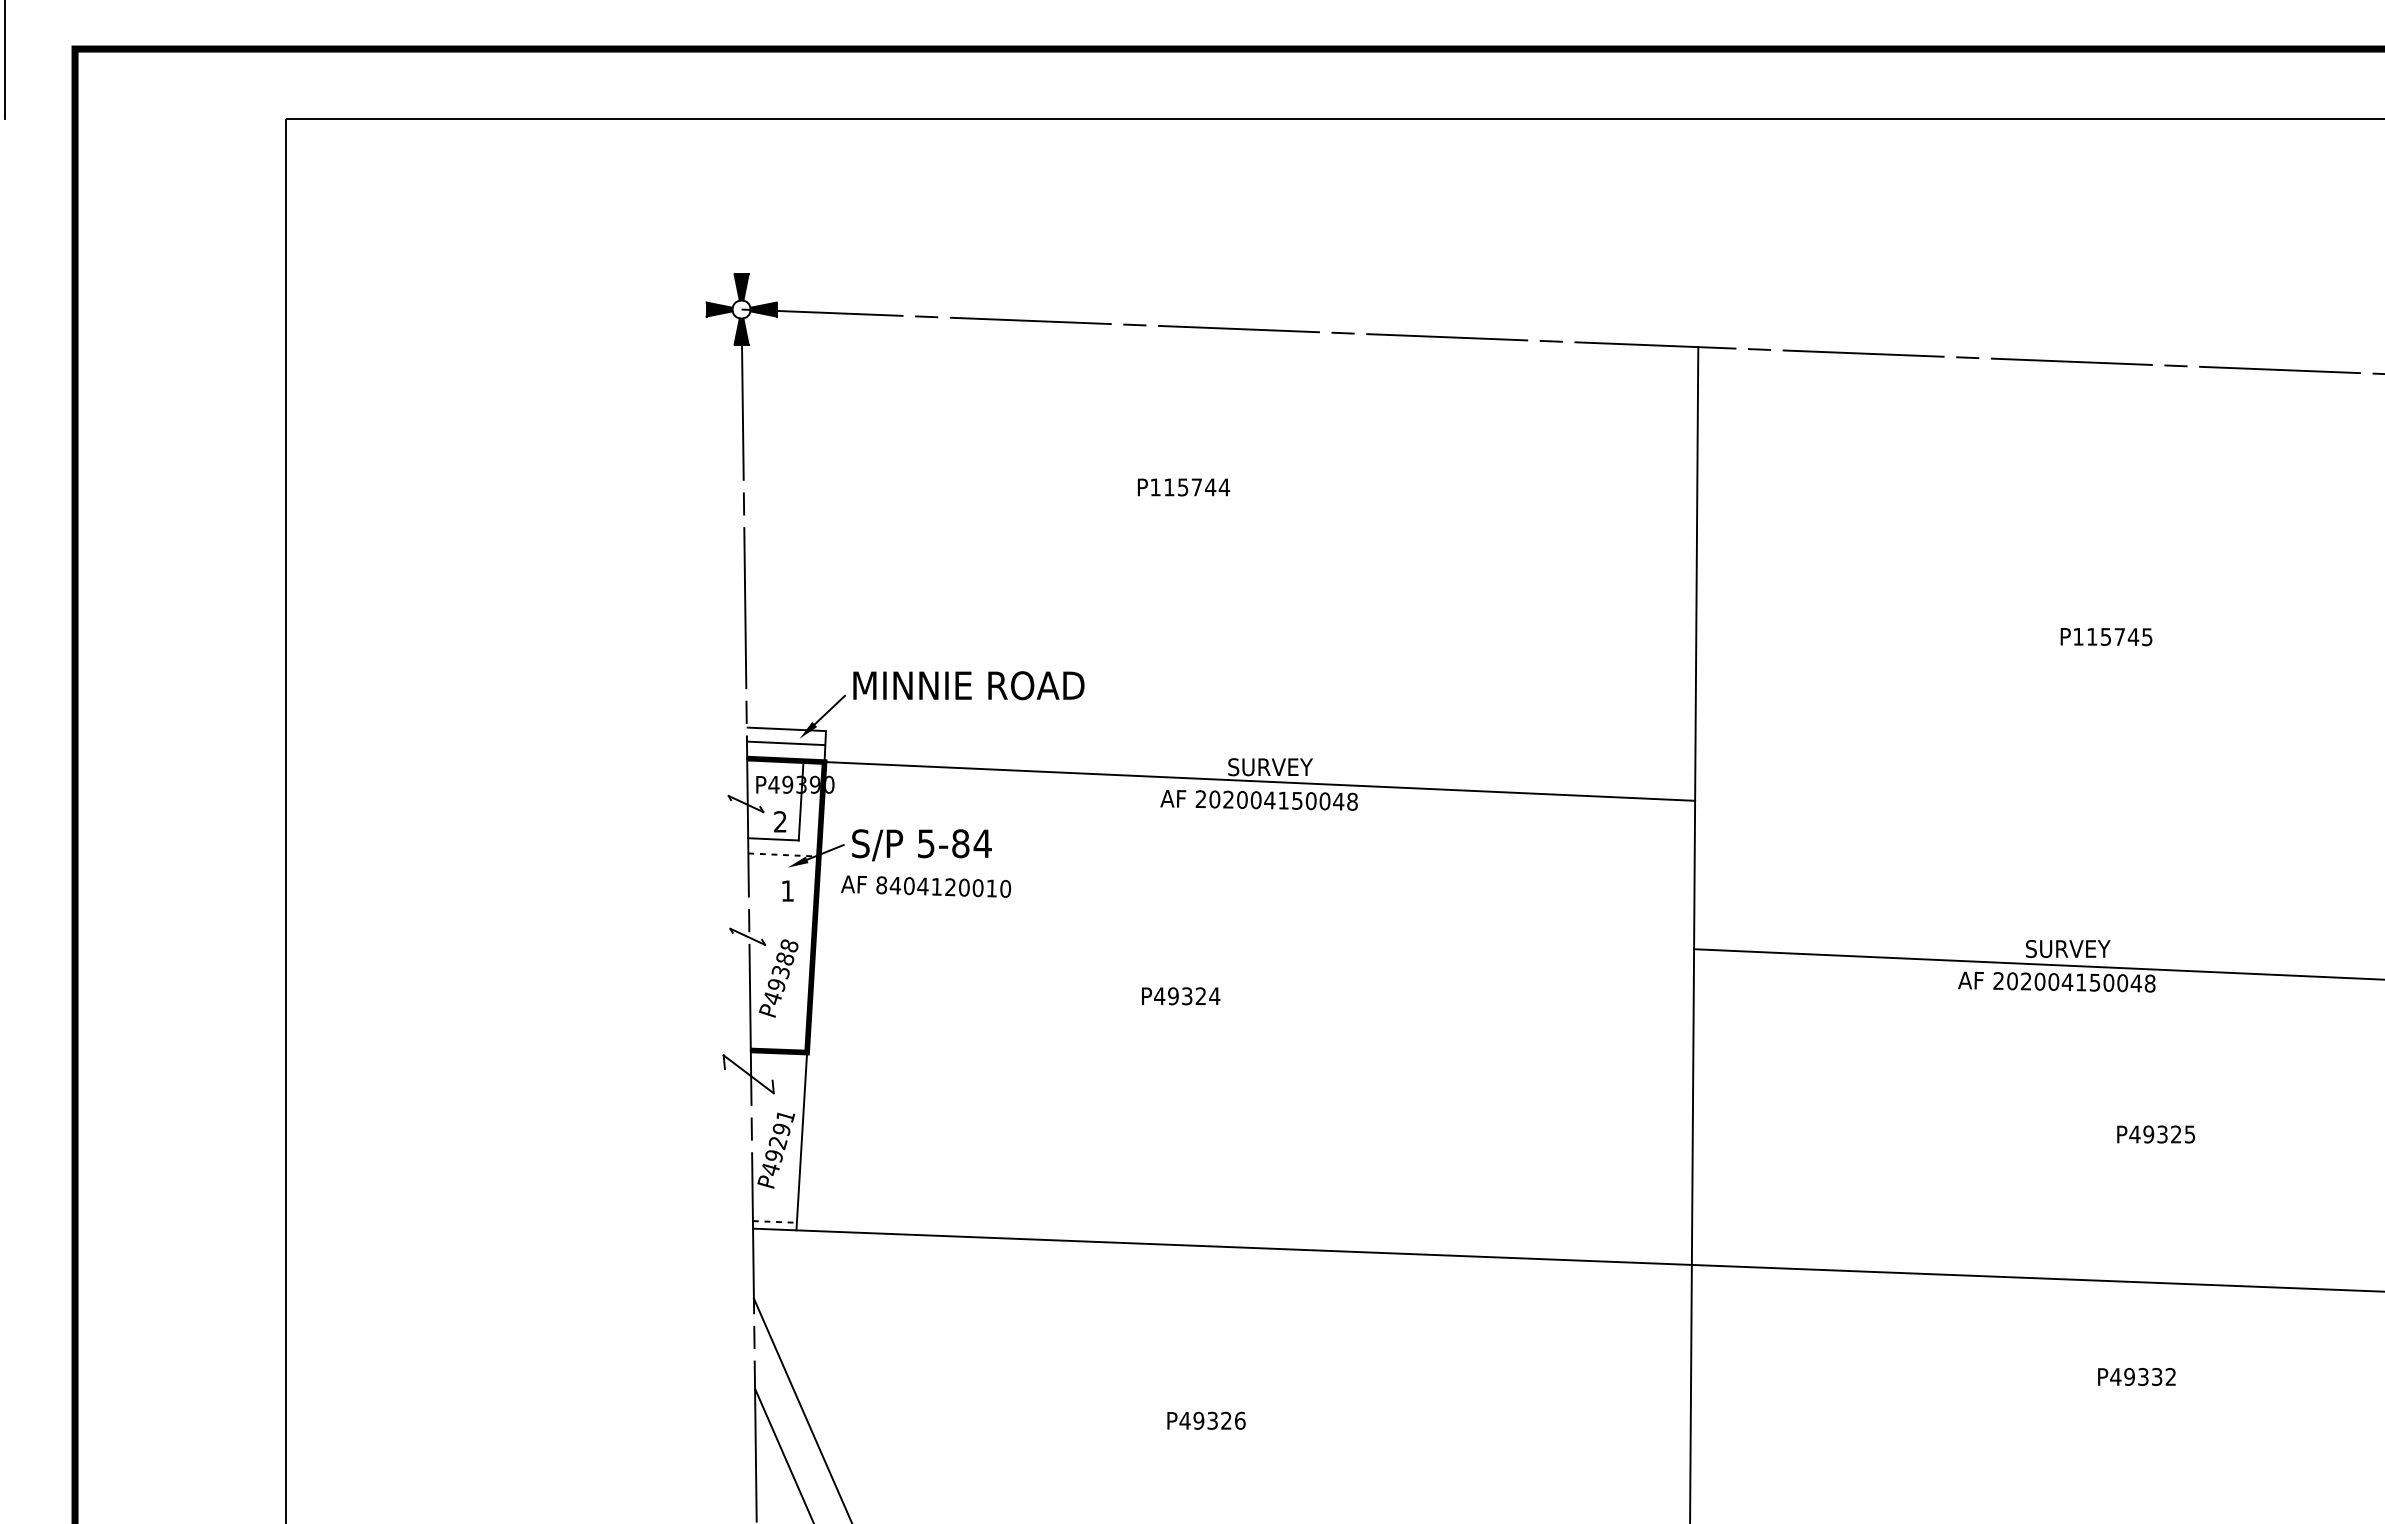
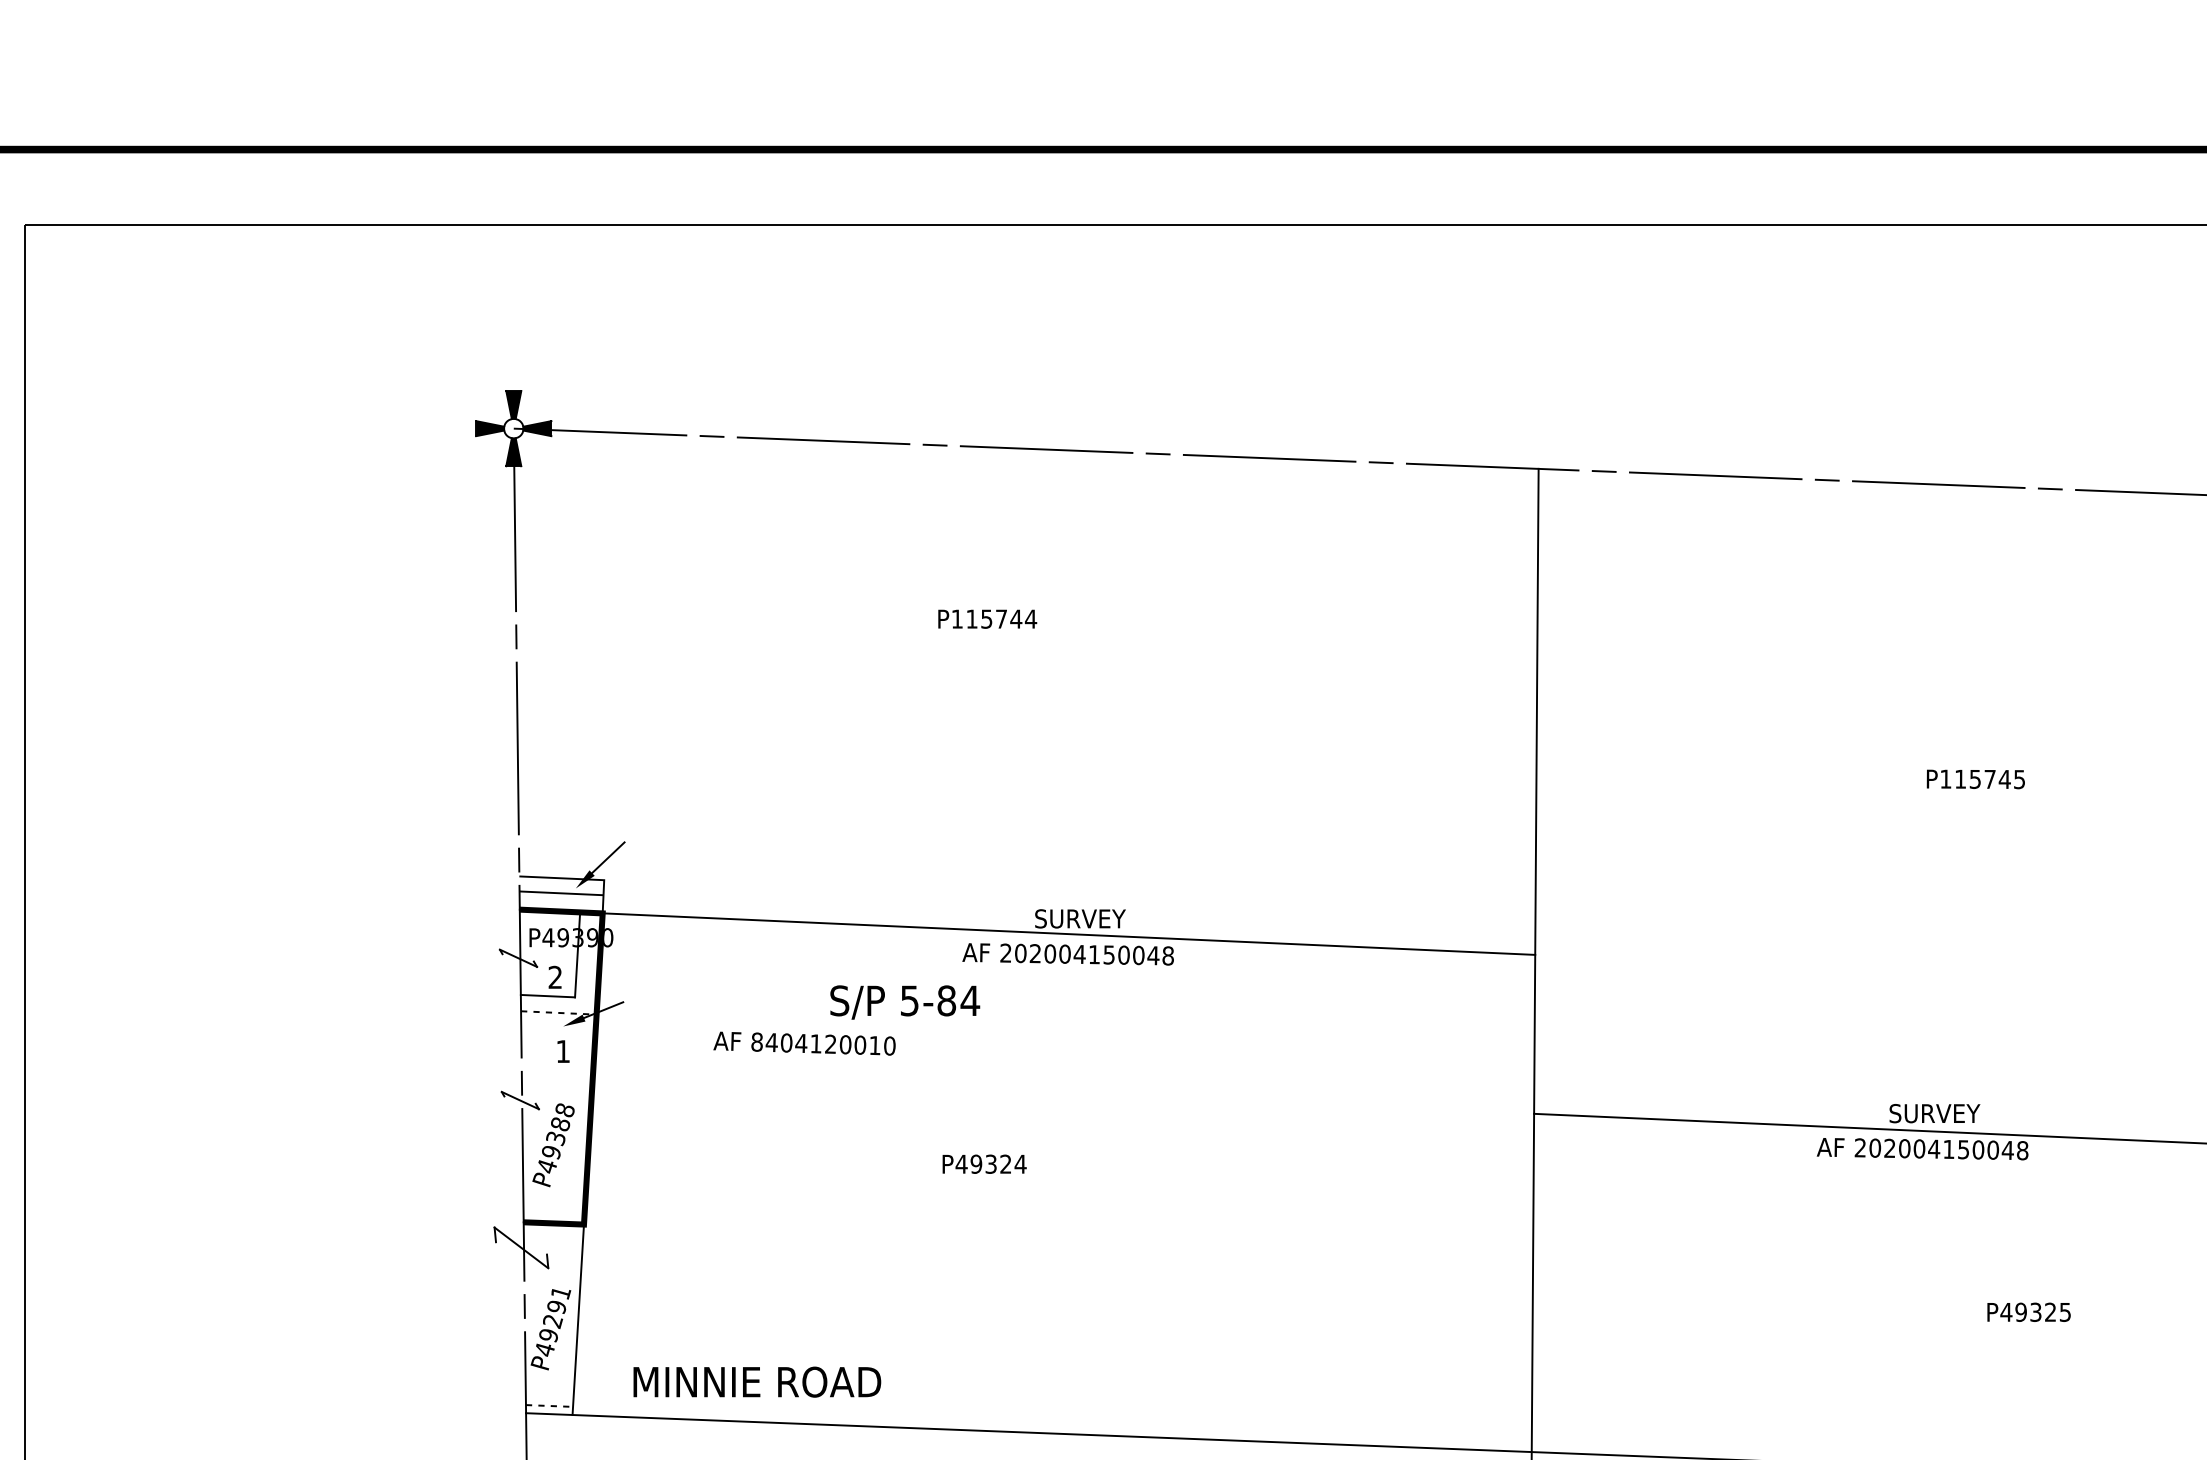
text: (968, 685) -> (756, 1381), moved
text: (921, 845) -> (904, 1002), moved
text: (926, 886) -> (805, 1043), moved

